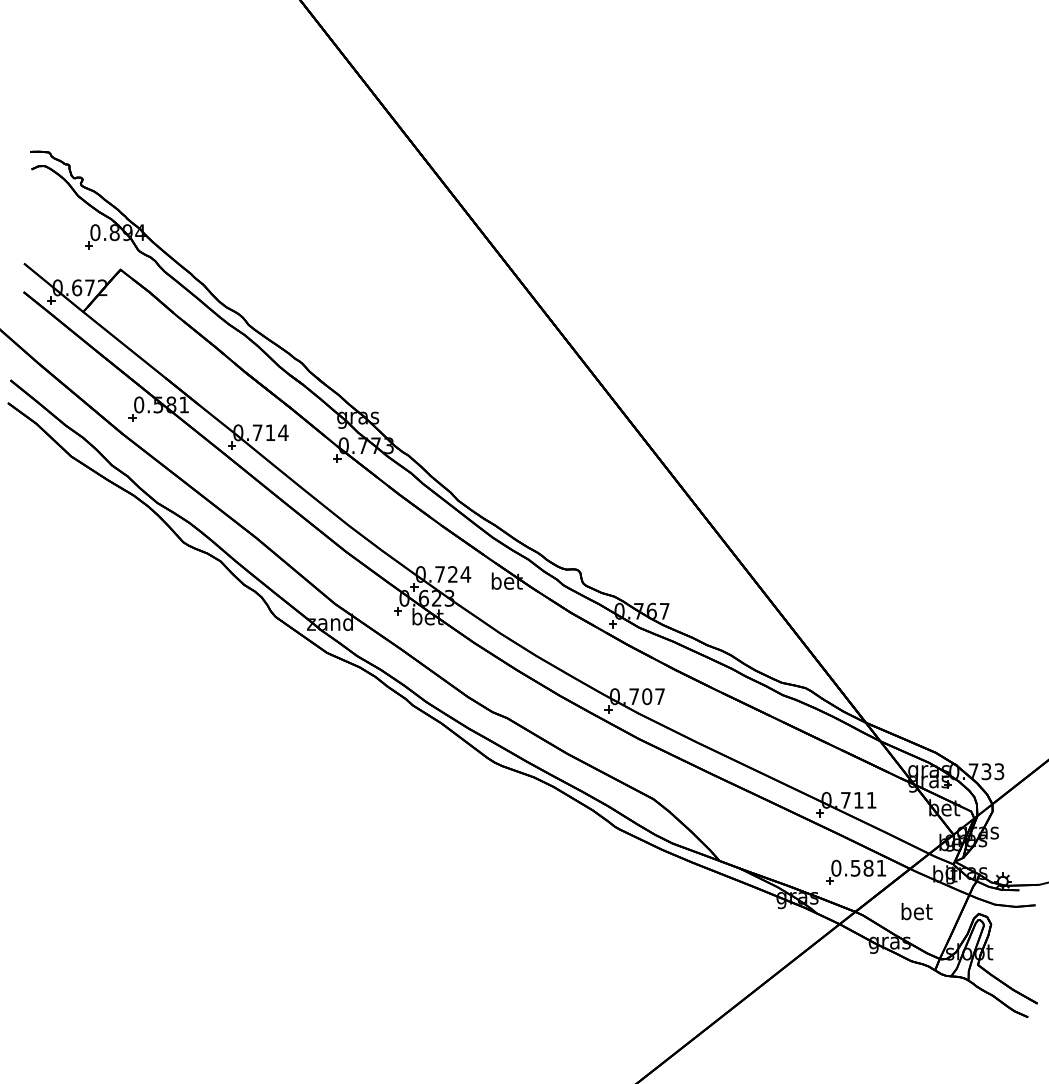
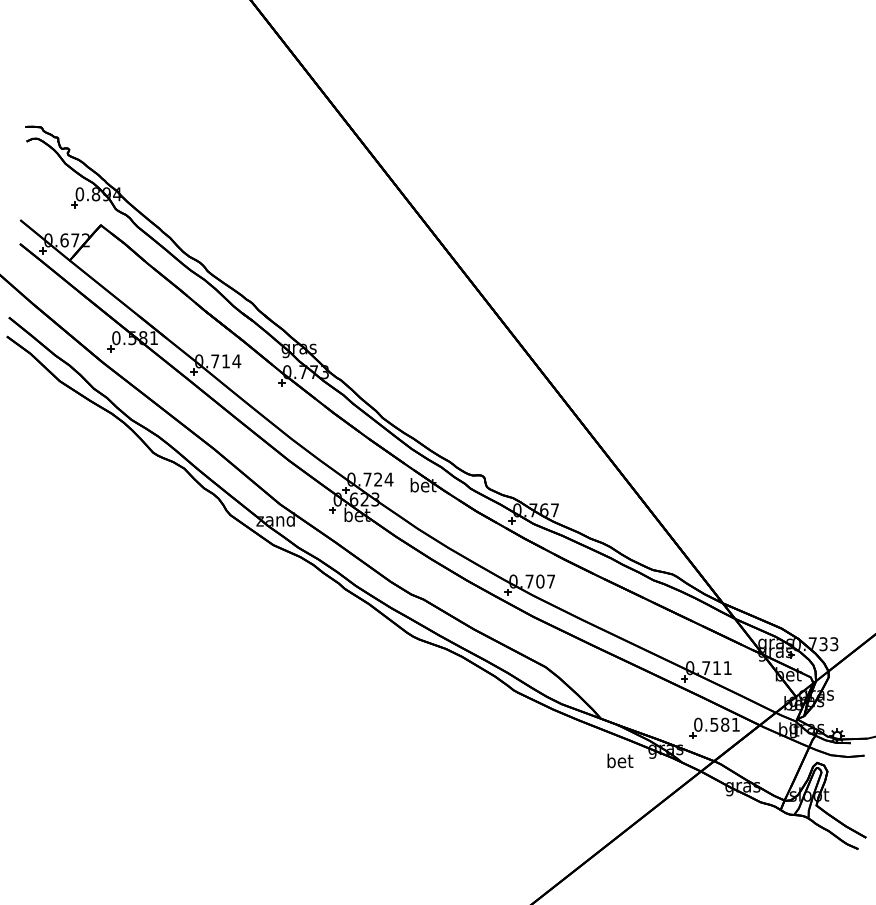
text: (916, 911) -> (619, 760), moved

